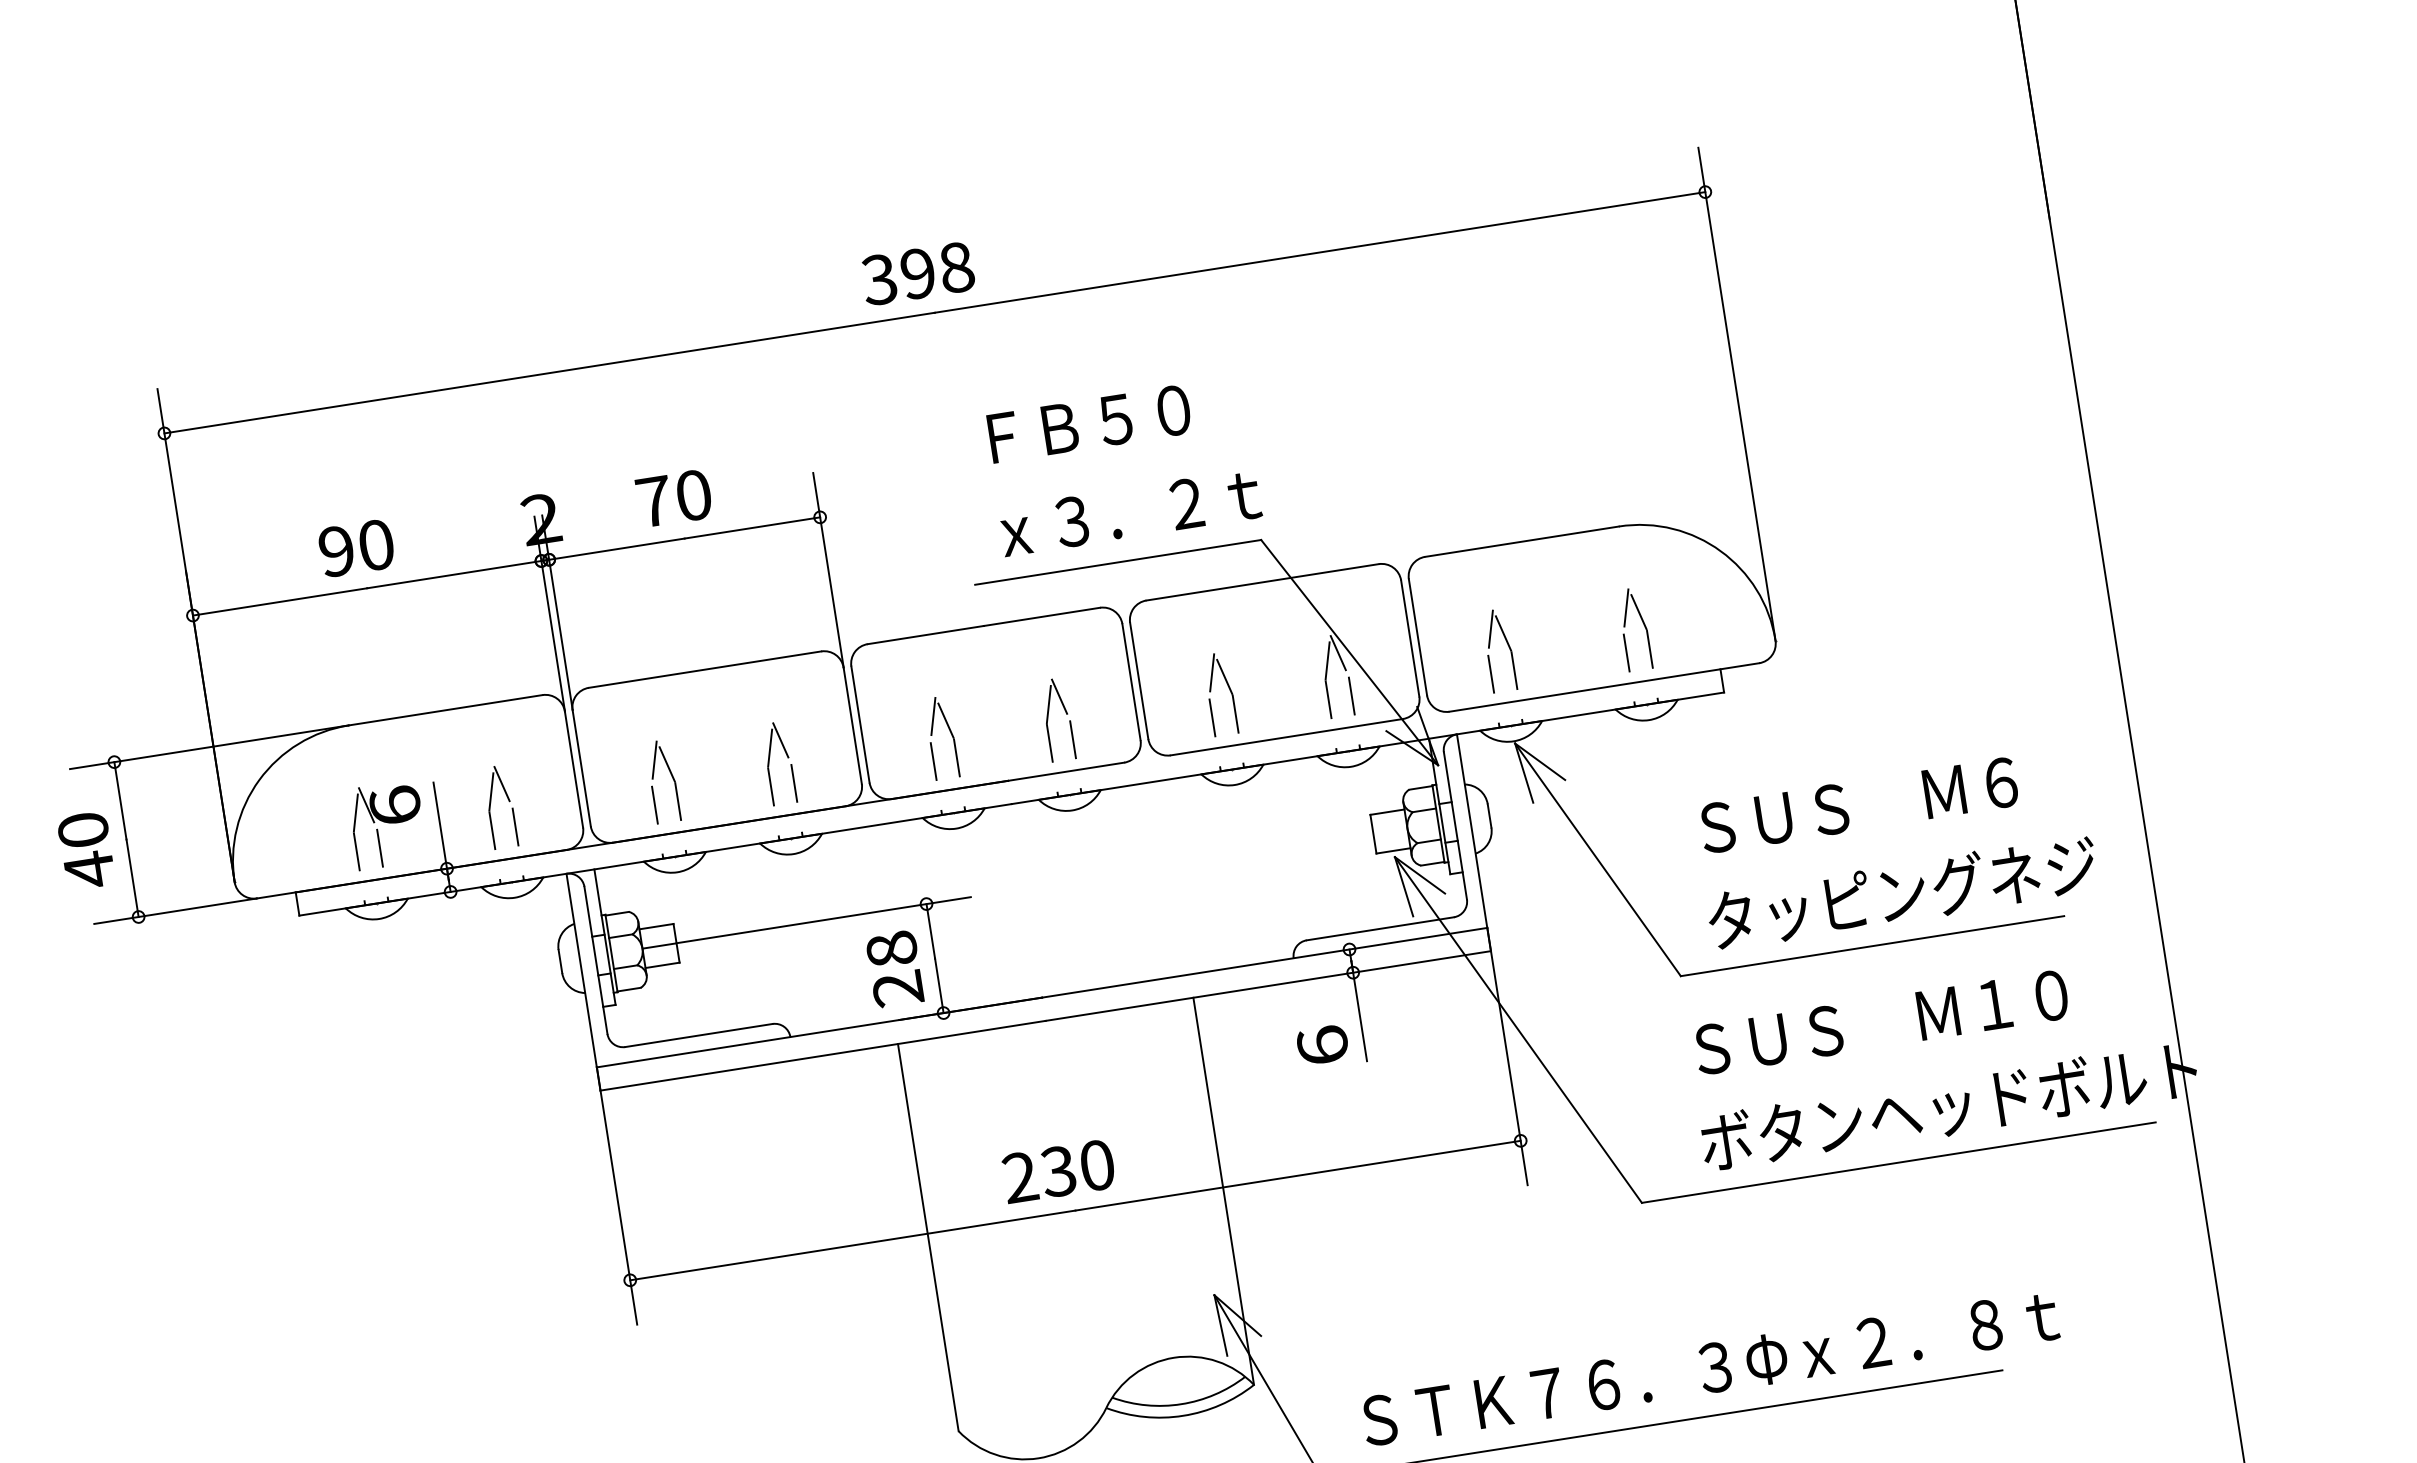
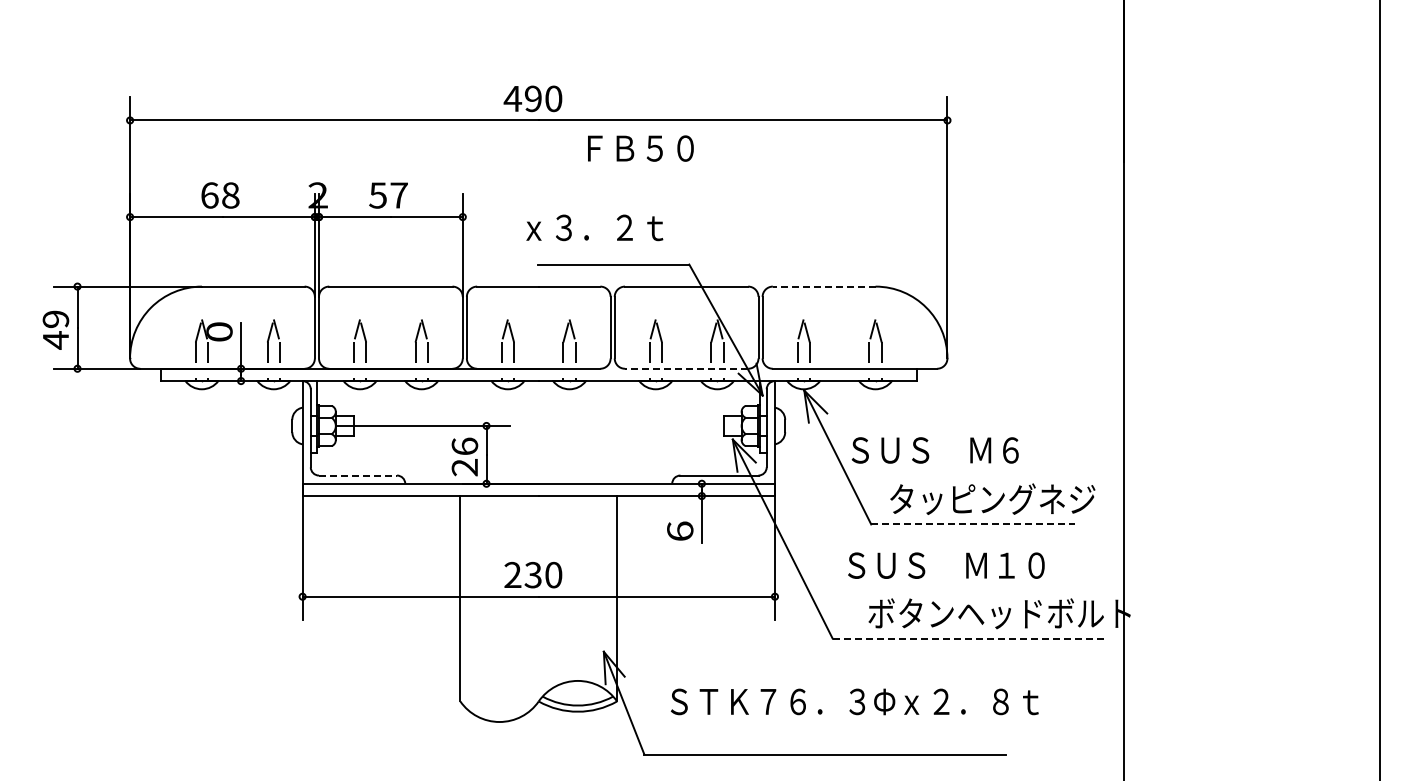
text: (916, 273) -> (532, 98), 398 -> 490
text: (1088, 423) -> (640, 148), moved
text: (673, 498) -> (388, 195), 70 -> 57
text: (1129, 512) -> (594, 227), moved
line: (1520, 541) -> (823, 286), solid -> dashed
text: (357, 548) -> (220, 195), 90 -> 68
line: (1286, 736) -> (686, 368), solid -> dashed
text: (395, 804) -> (219, 331), 6 -> 0
text: (1857, 805) -> (934, 450), moved
text: (82, 830) -> (55, 319), 40 -> 49
line: (1871, 946) -> (972, 524), solid -> dashed
text: (891, 949) -> (464, 446), 28 -> 26
text: (1881, 1022) -> (946, 565), moved
line: (699, 1035) -> (358, 475), solid -> dashed
line: (1899, 1162) -> (969, 638), solid -> dashed
text: (1709, 1367) -> (854, 701), moved

